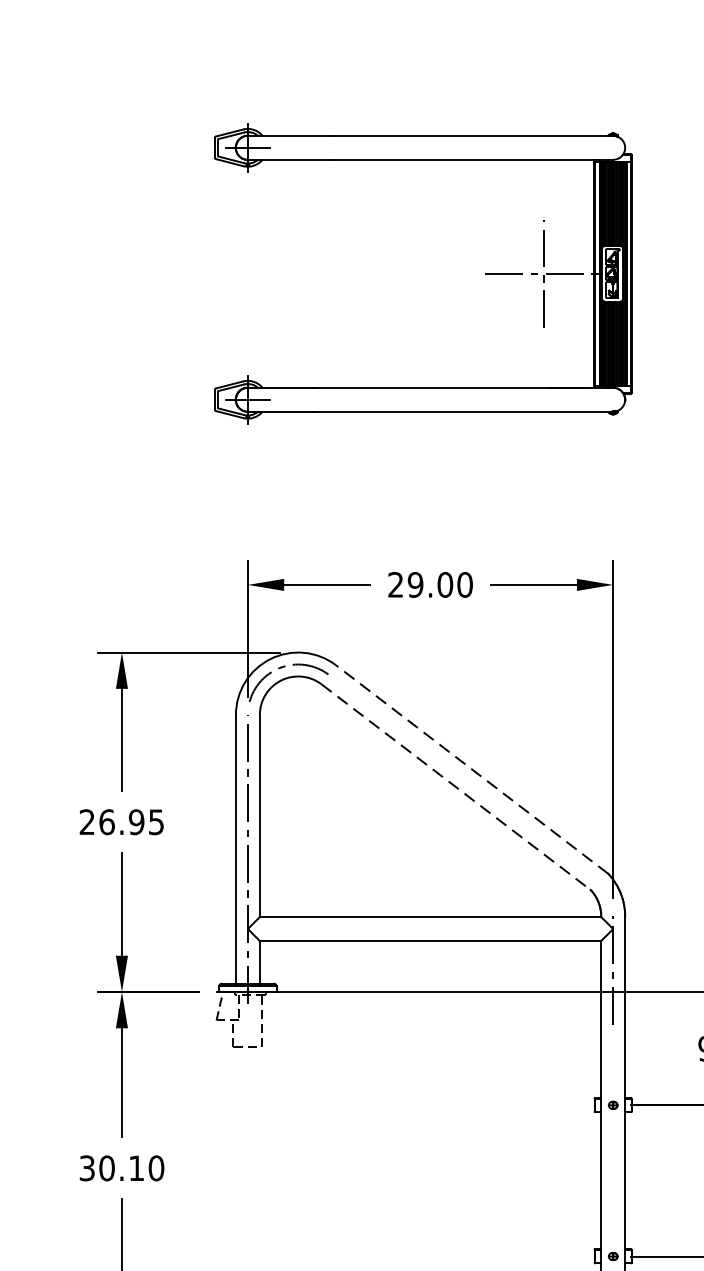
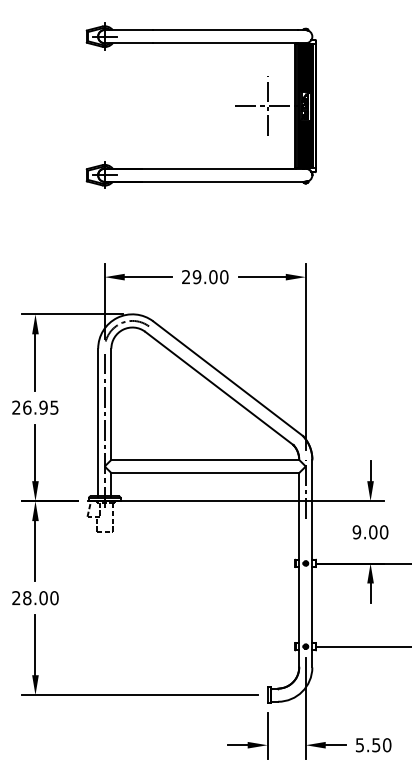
line: (470, 769) -> (227, 378), dashed -> solid
line: (456, 787) -> (219, 388), dashed -> solid
text: (111, 1168) -> (29, 598), 30.10 -> 28.00

